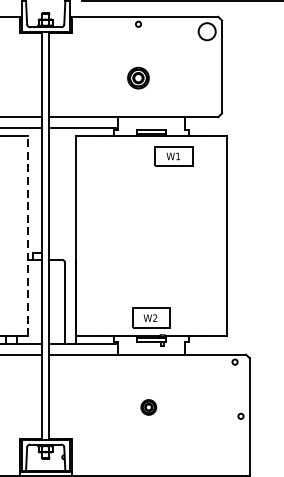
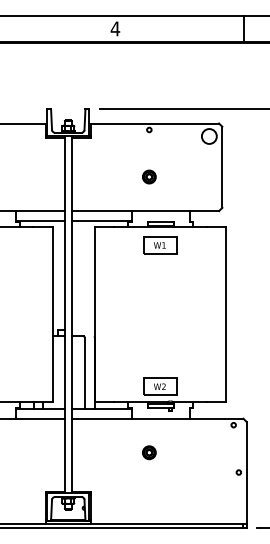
part: (138, 77) -> (149, 176), size x0.71
part: (174, 156) -> (160, 245), moved
line: (27, 235) -> (52, 314), dashed -> solid
part: (148, 407) -> (149, 452), moved

